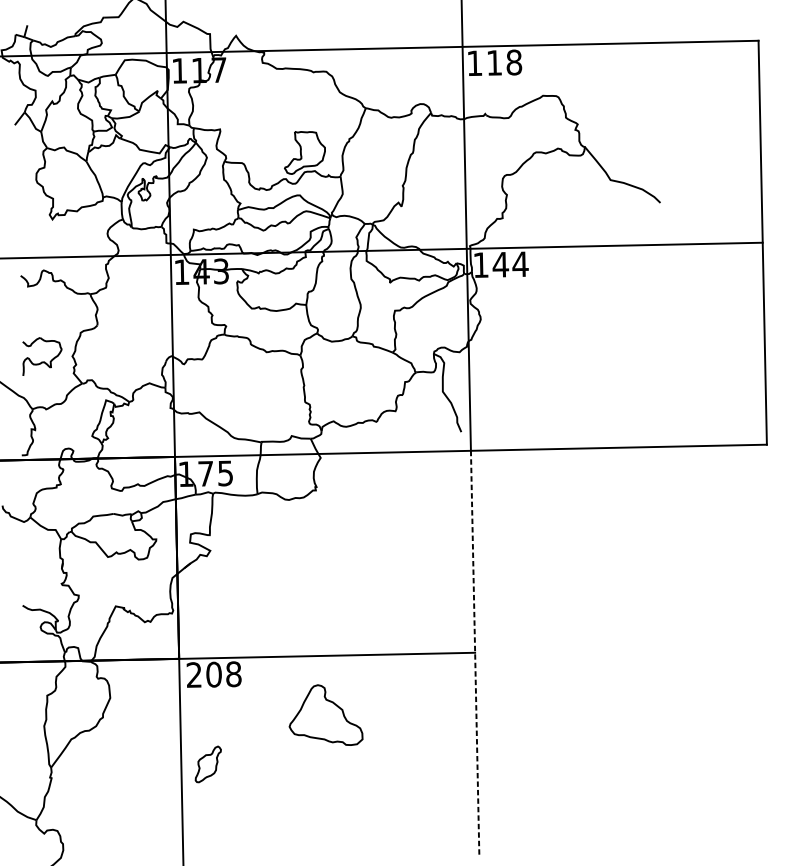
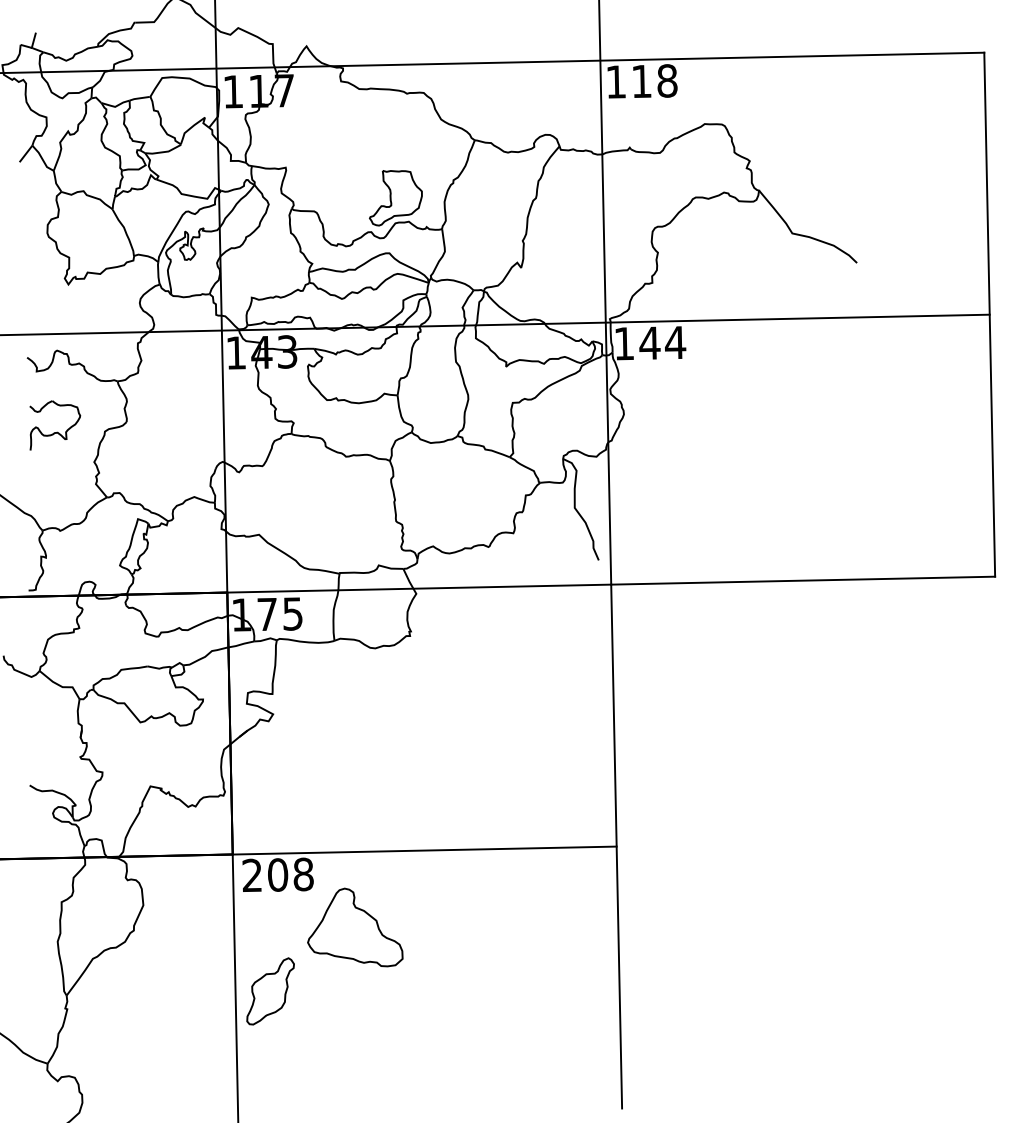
part: (44, 361) -> (57, 431), moved
line: (475, 652) -> (616, 846), dashed -> solid
part: (326, 715) -> (355, 927), moved
part: (208, 764) -> (270, 991), size x1.43

